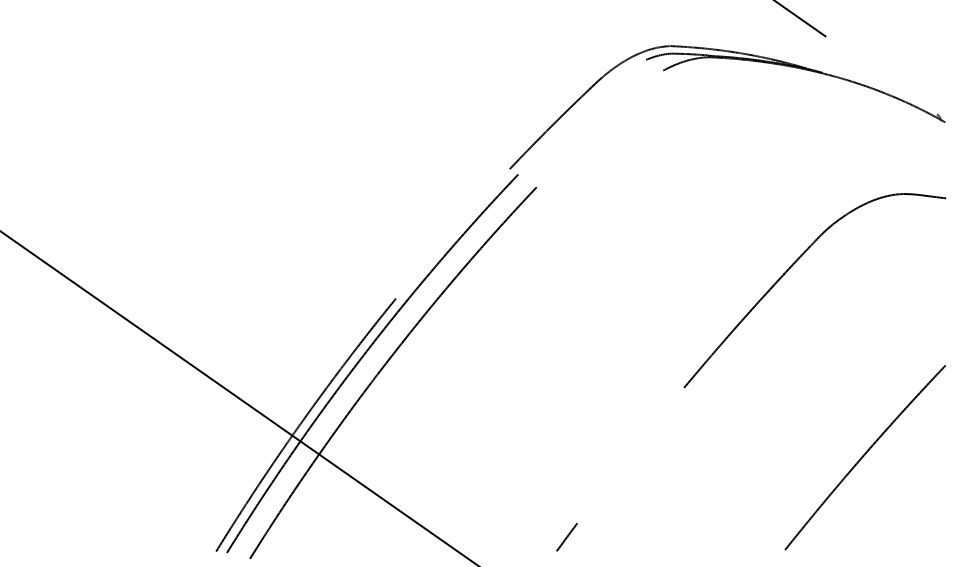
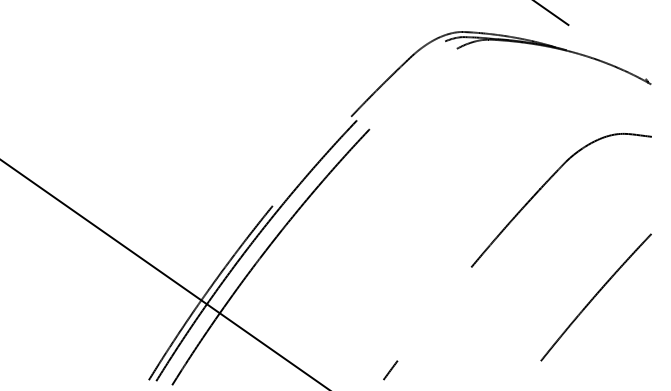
curve: (864, 457) -> (595, 297), moved

